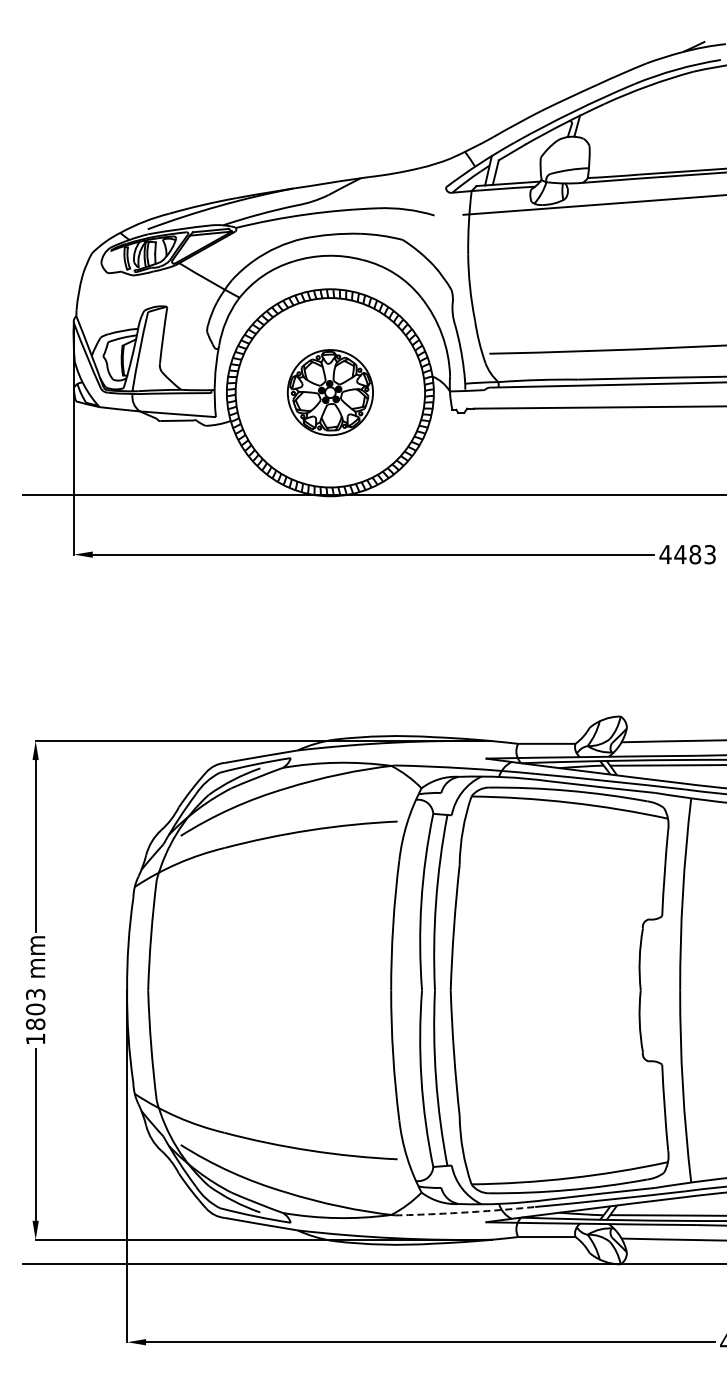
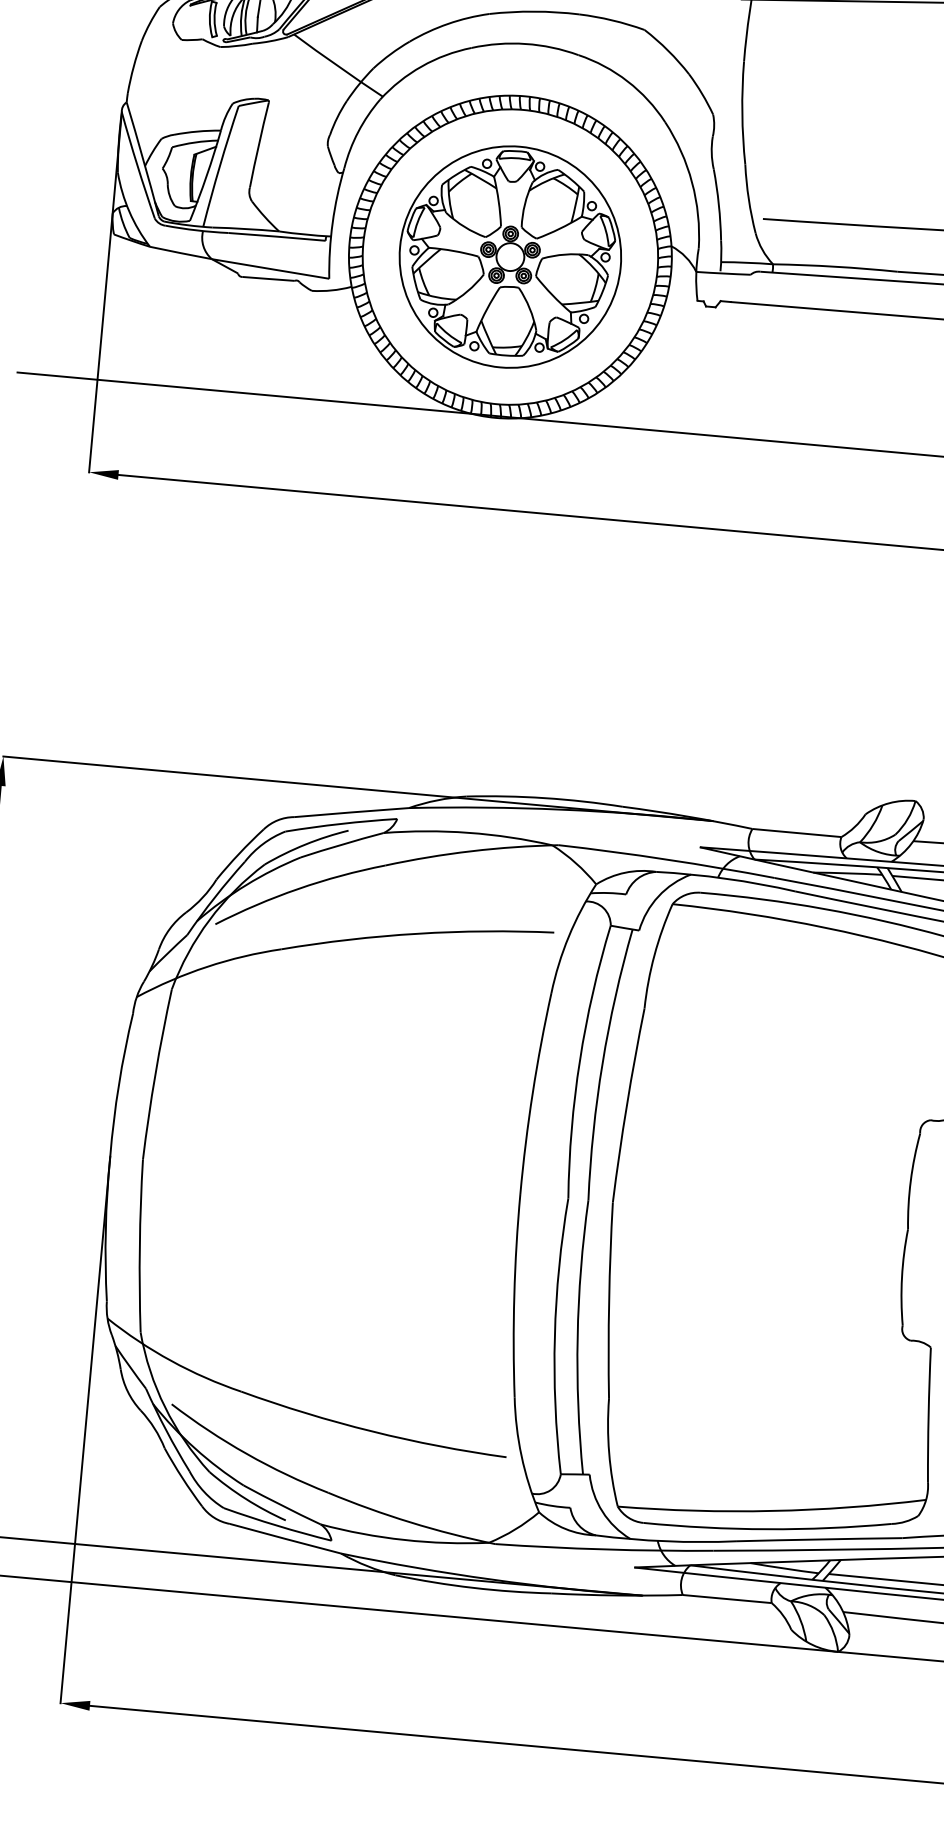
part: (330, 392) -> (510, 256), size x1.67
arc: (465, 1212) -> (604, 1549), dashed -> solid

